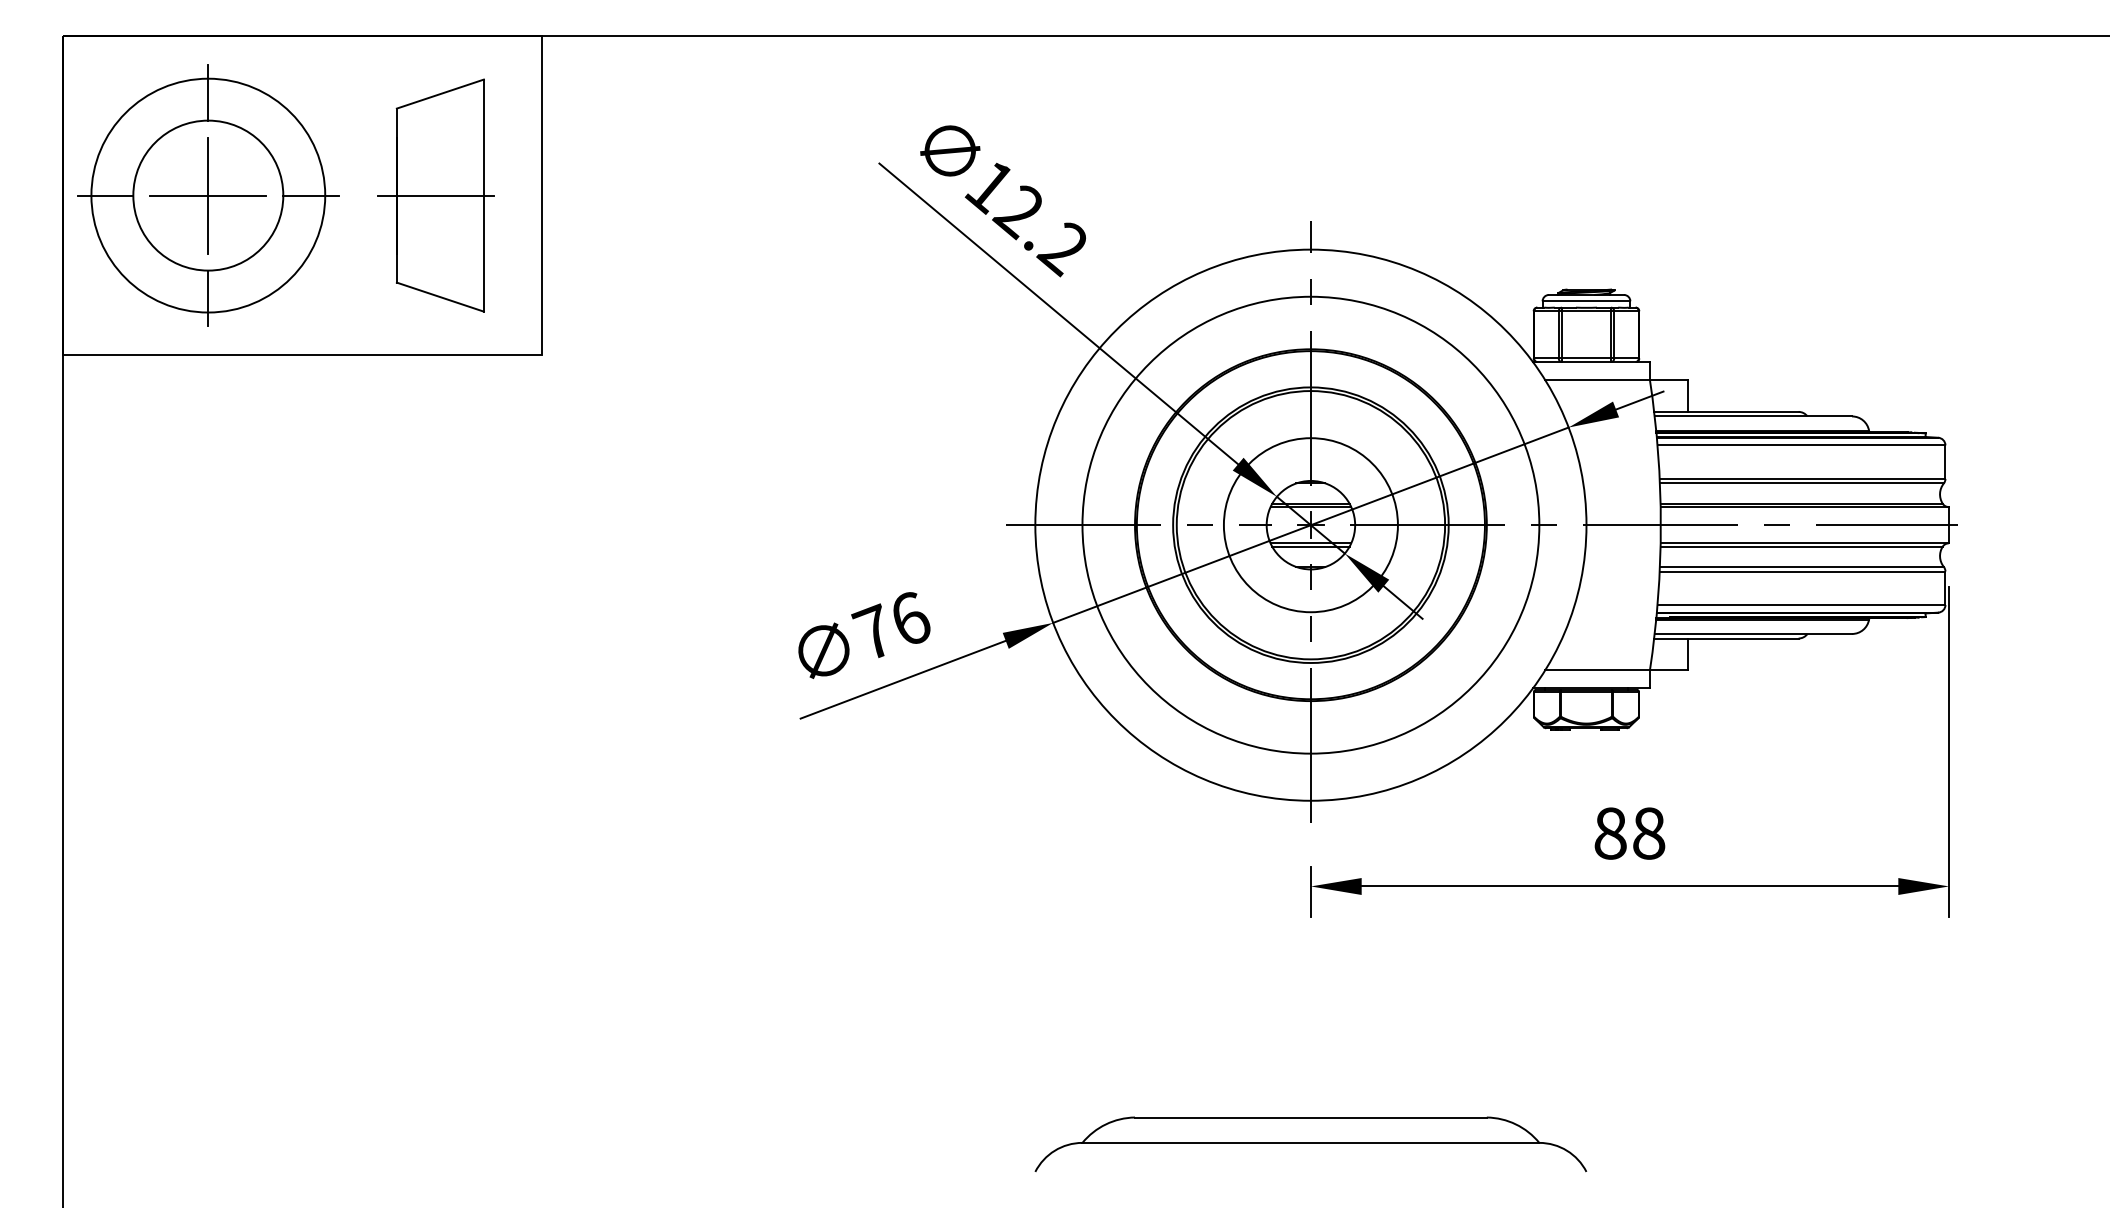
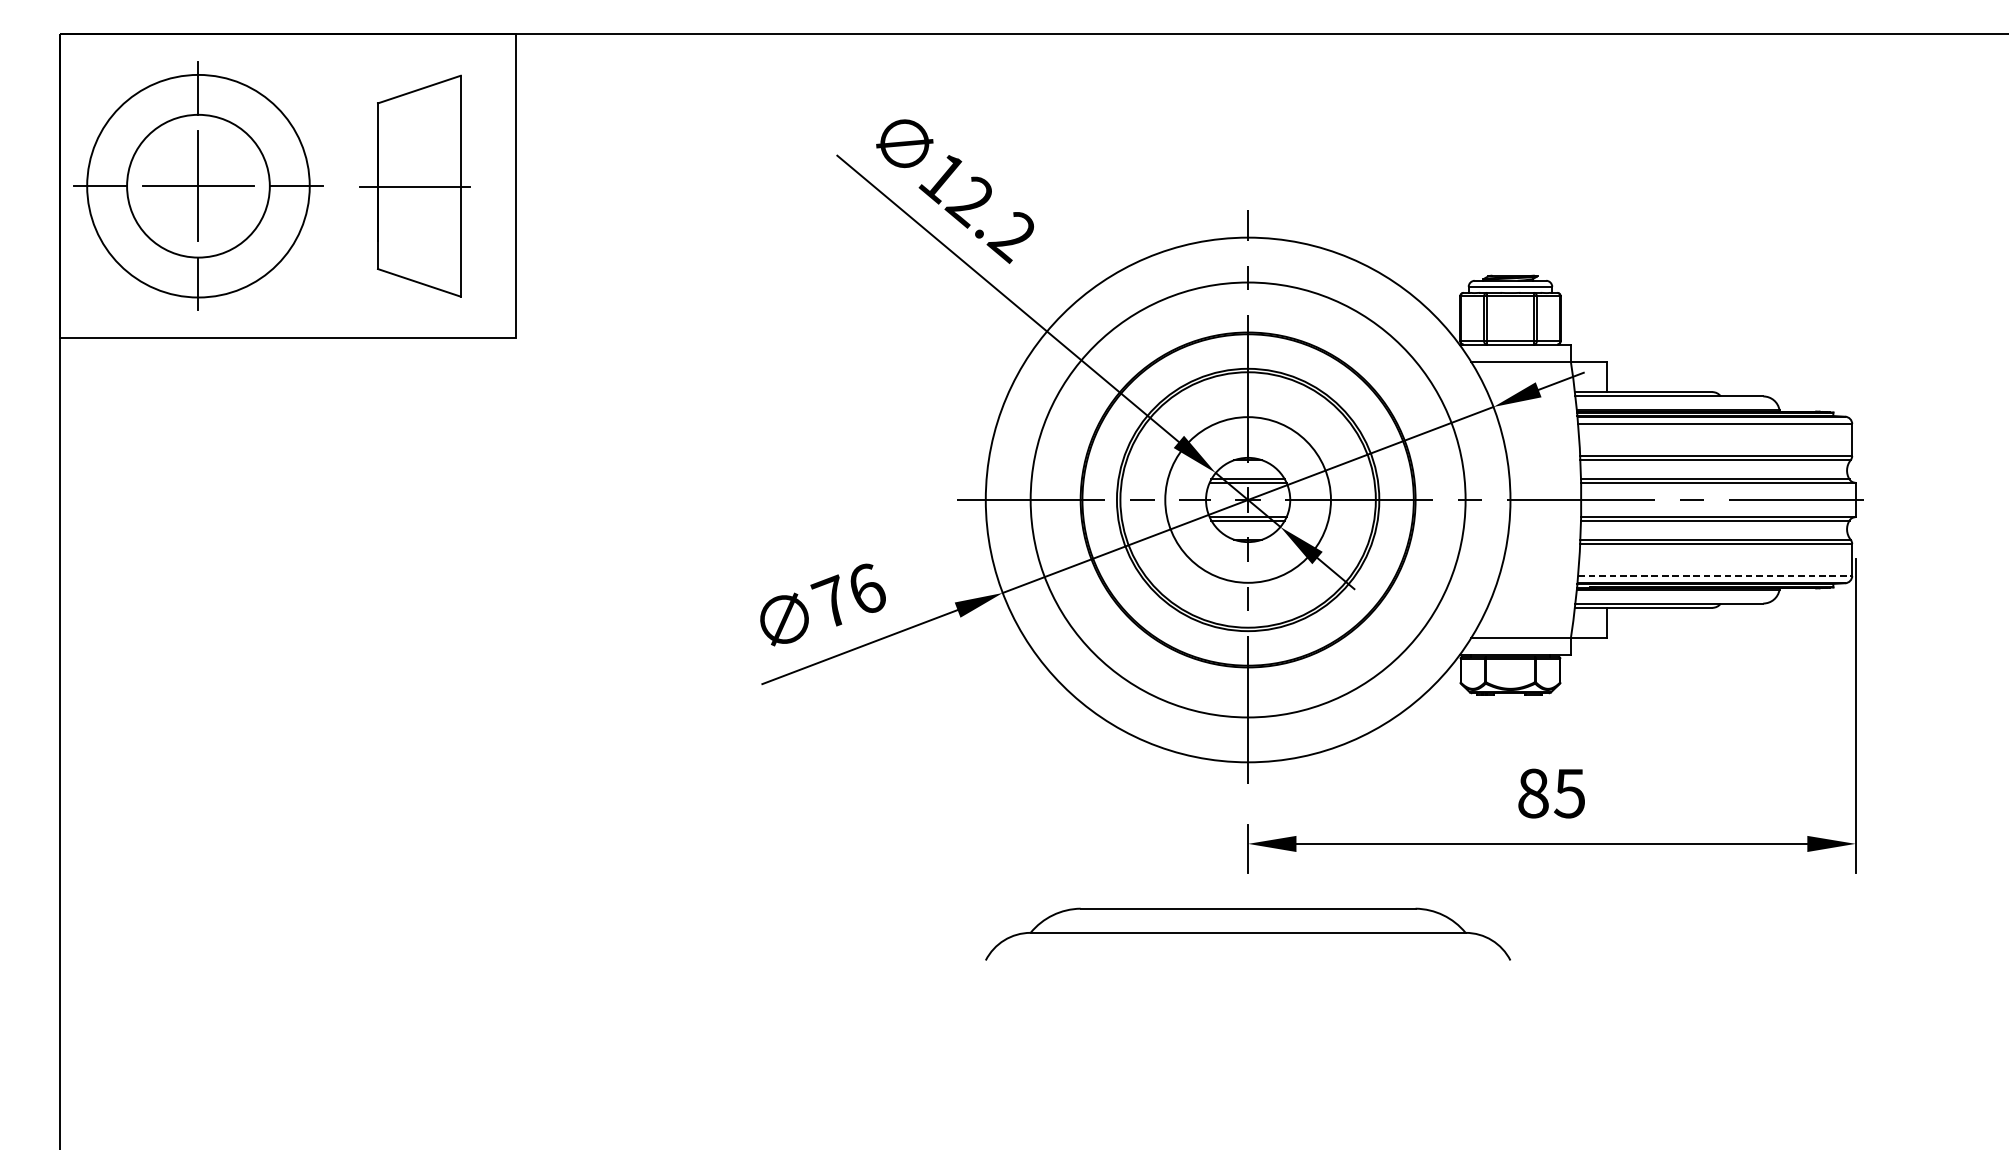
line: (1801, 604) -> (1715, 575), solid -> dashed
text: (1648, 833) -> (1569, 793), 88 -> 85
part: (1310, 1144) -> (1247, 934), moved

